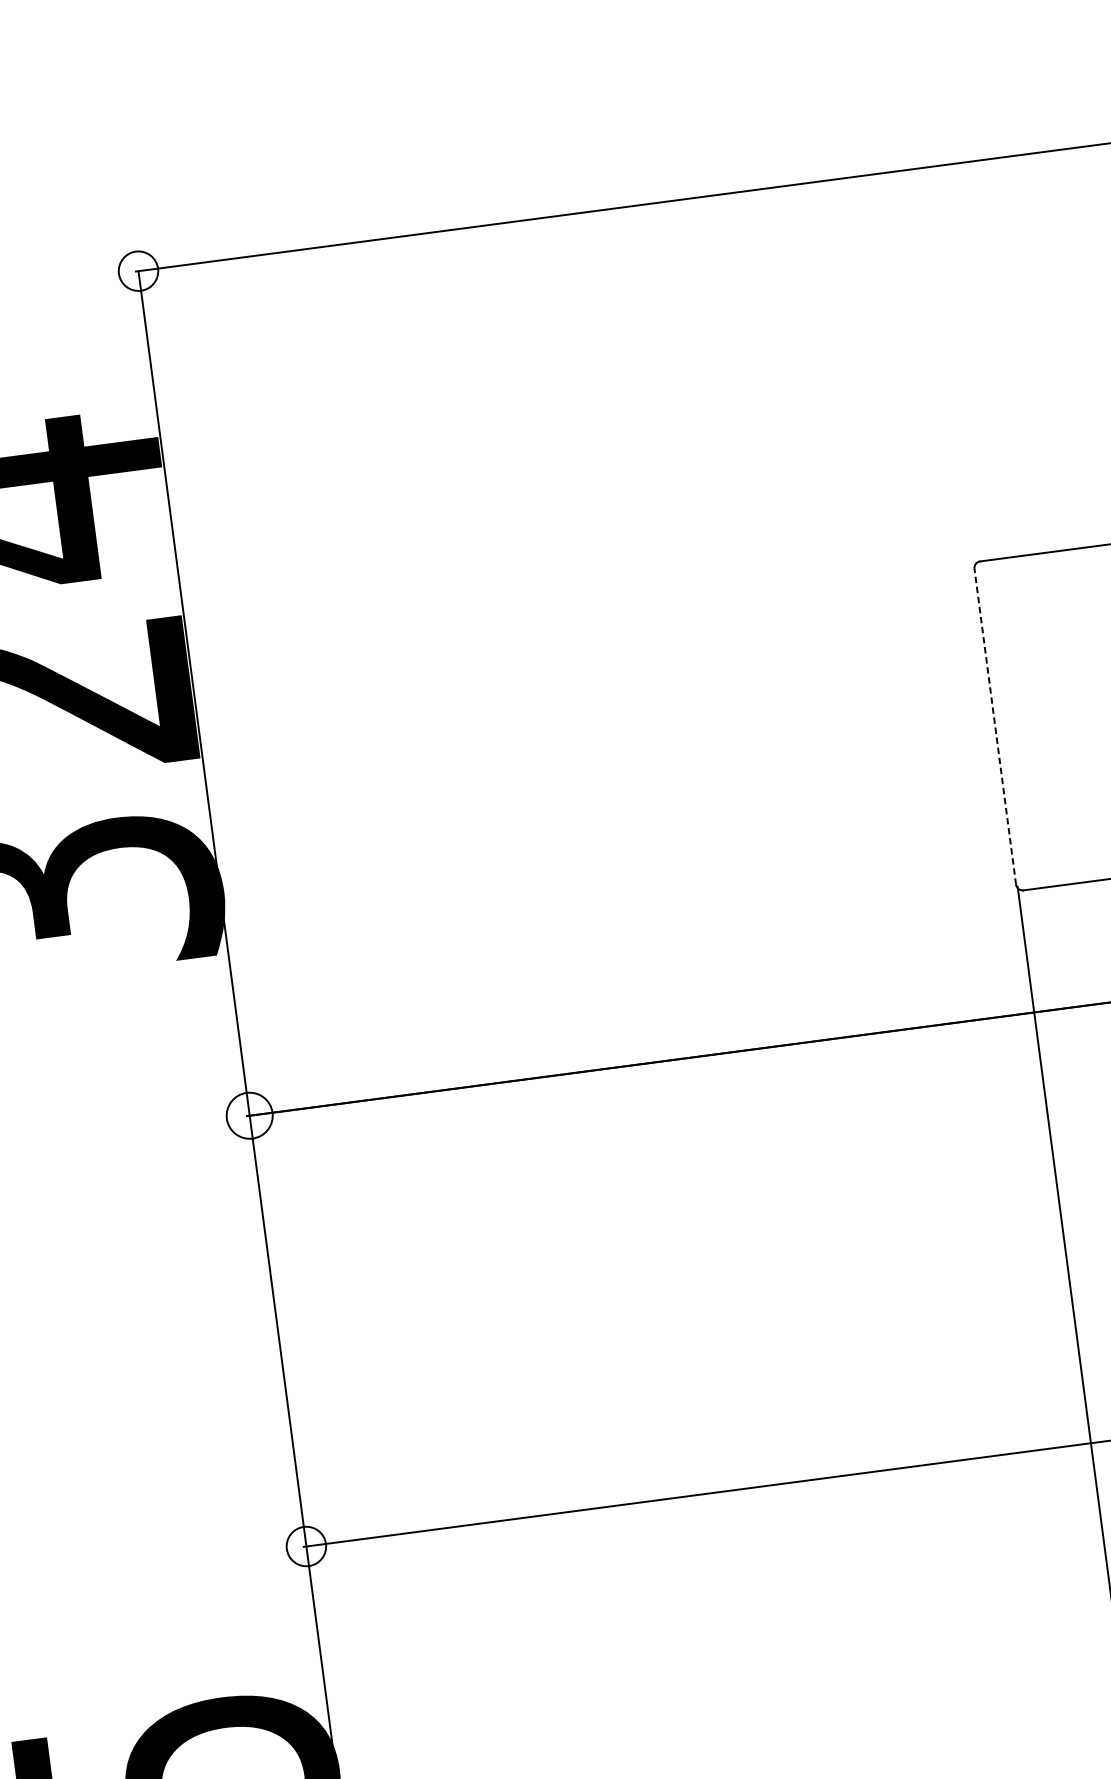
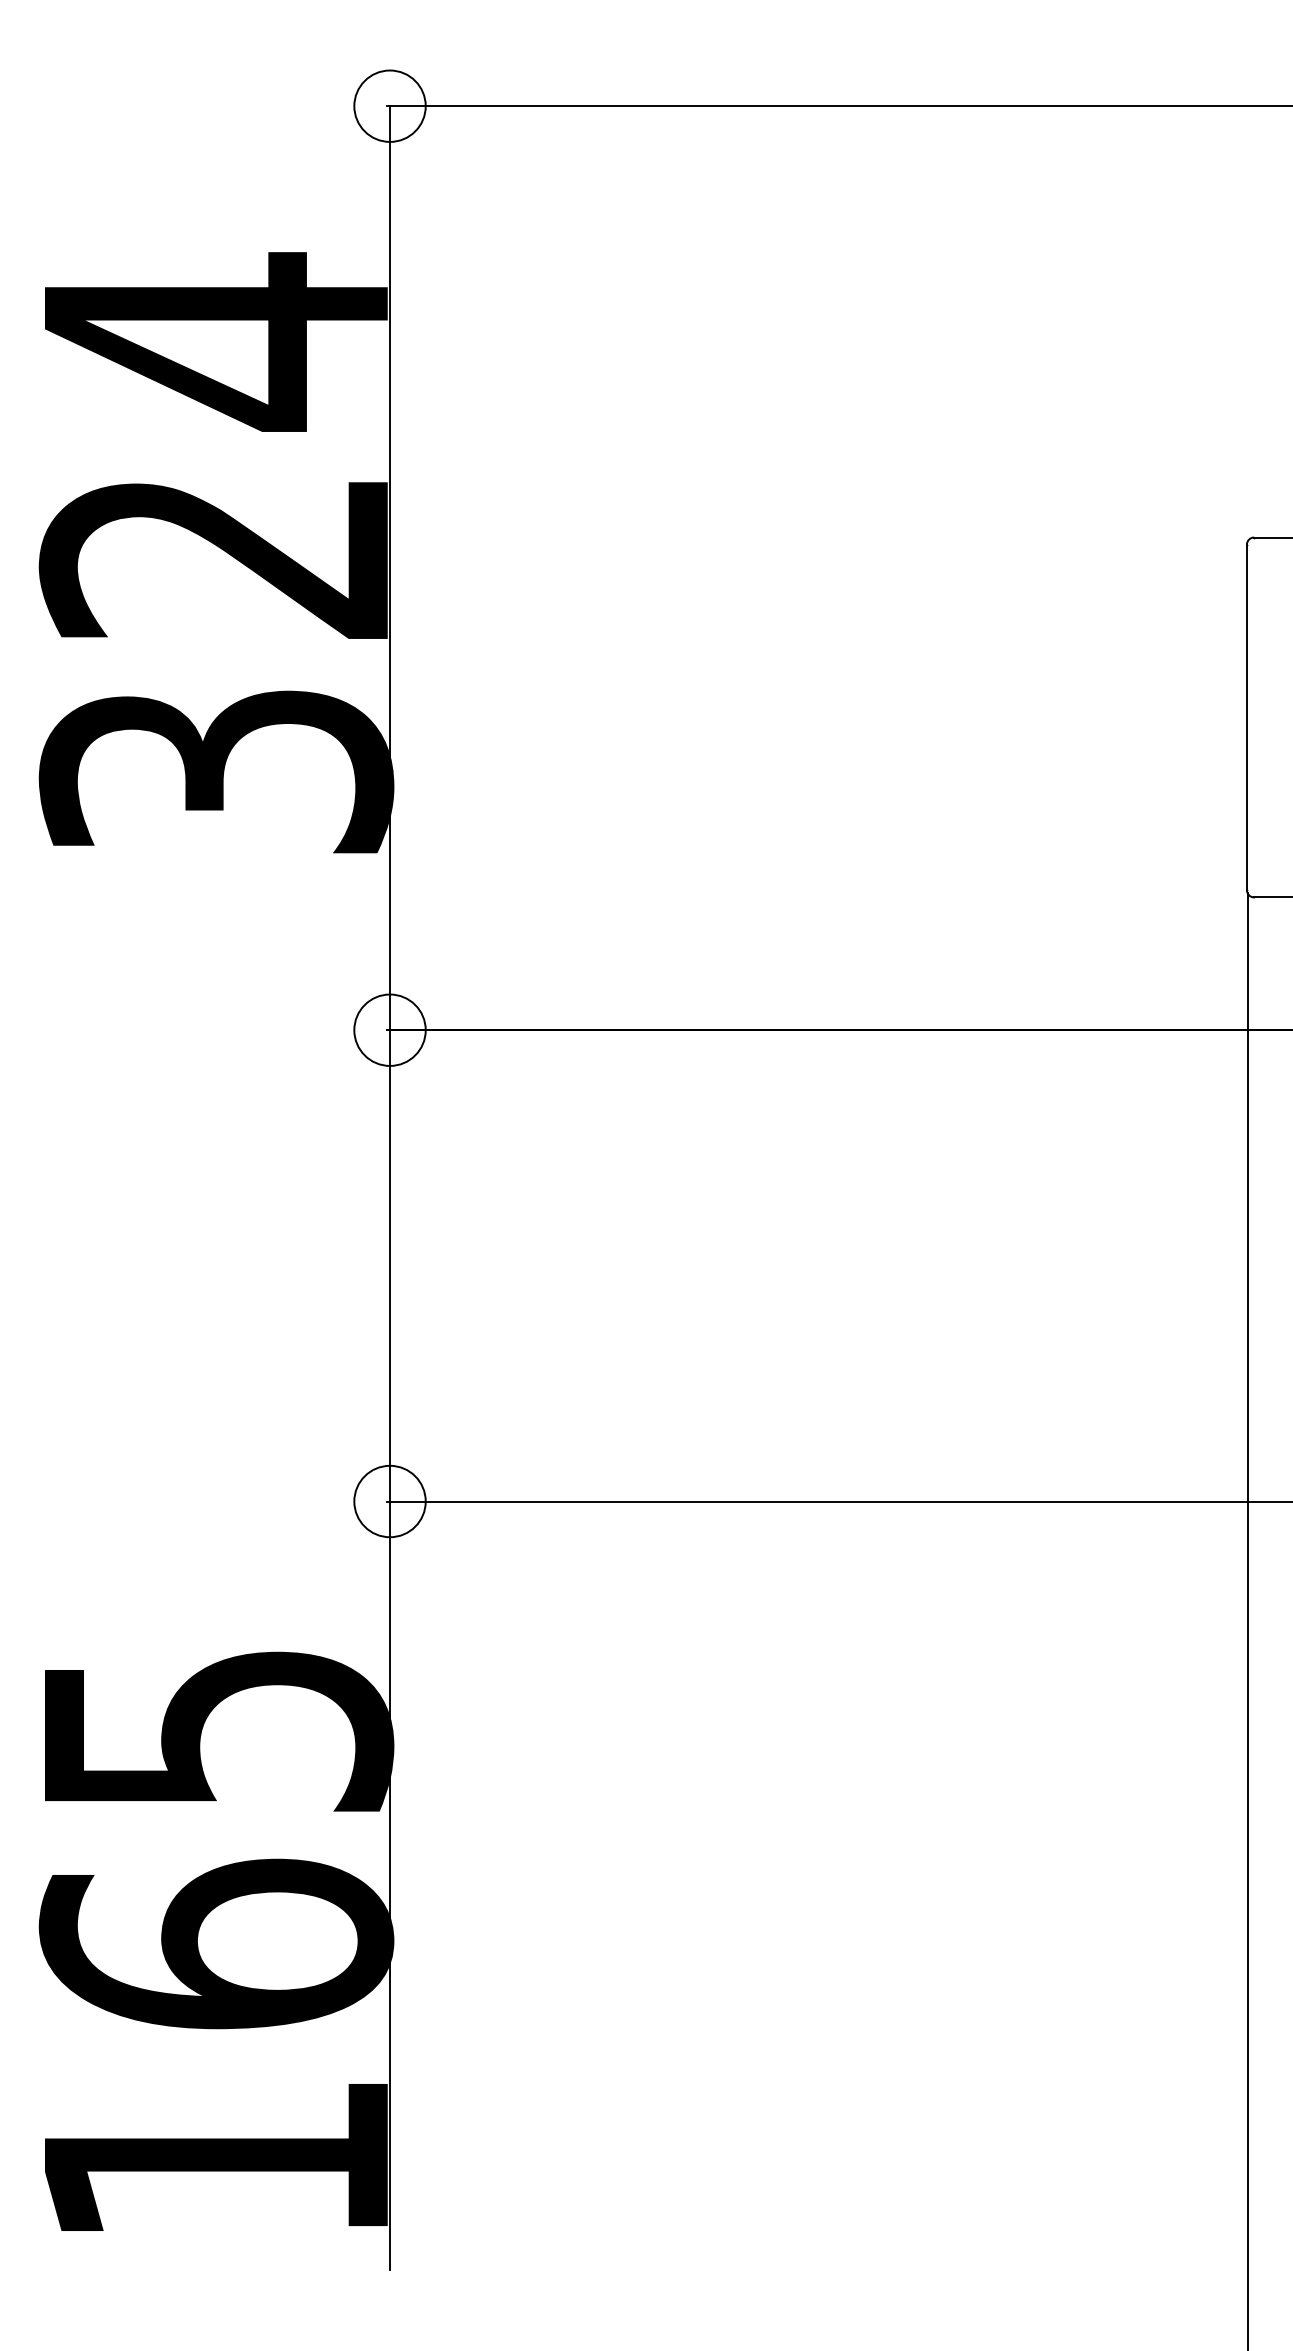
circle: (137, 270) -> (389, 105), size x1.67
line: (994, 726) -> (1246, 717), dashed -> solid
circle: (249, 1115) -> (389, 1029), size x1.43
circle: (305, 1546) -> (389, 1501), size x1.67

